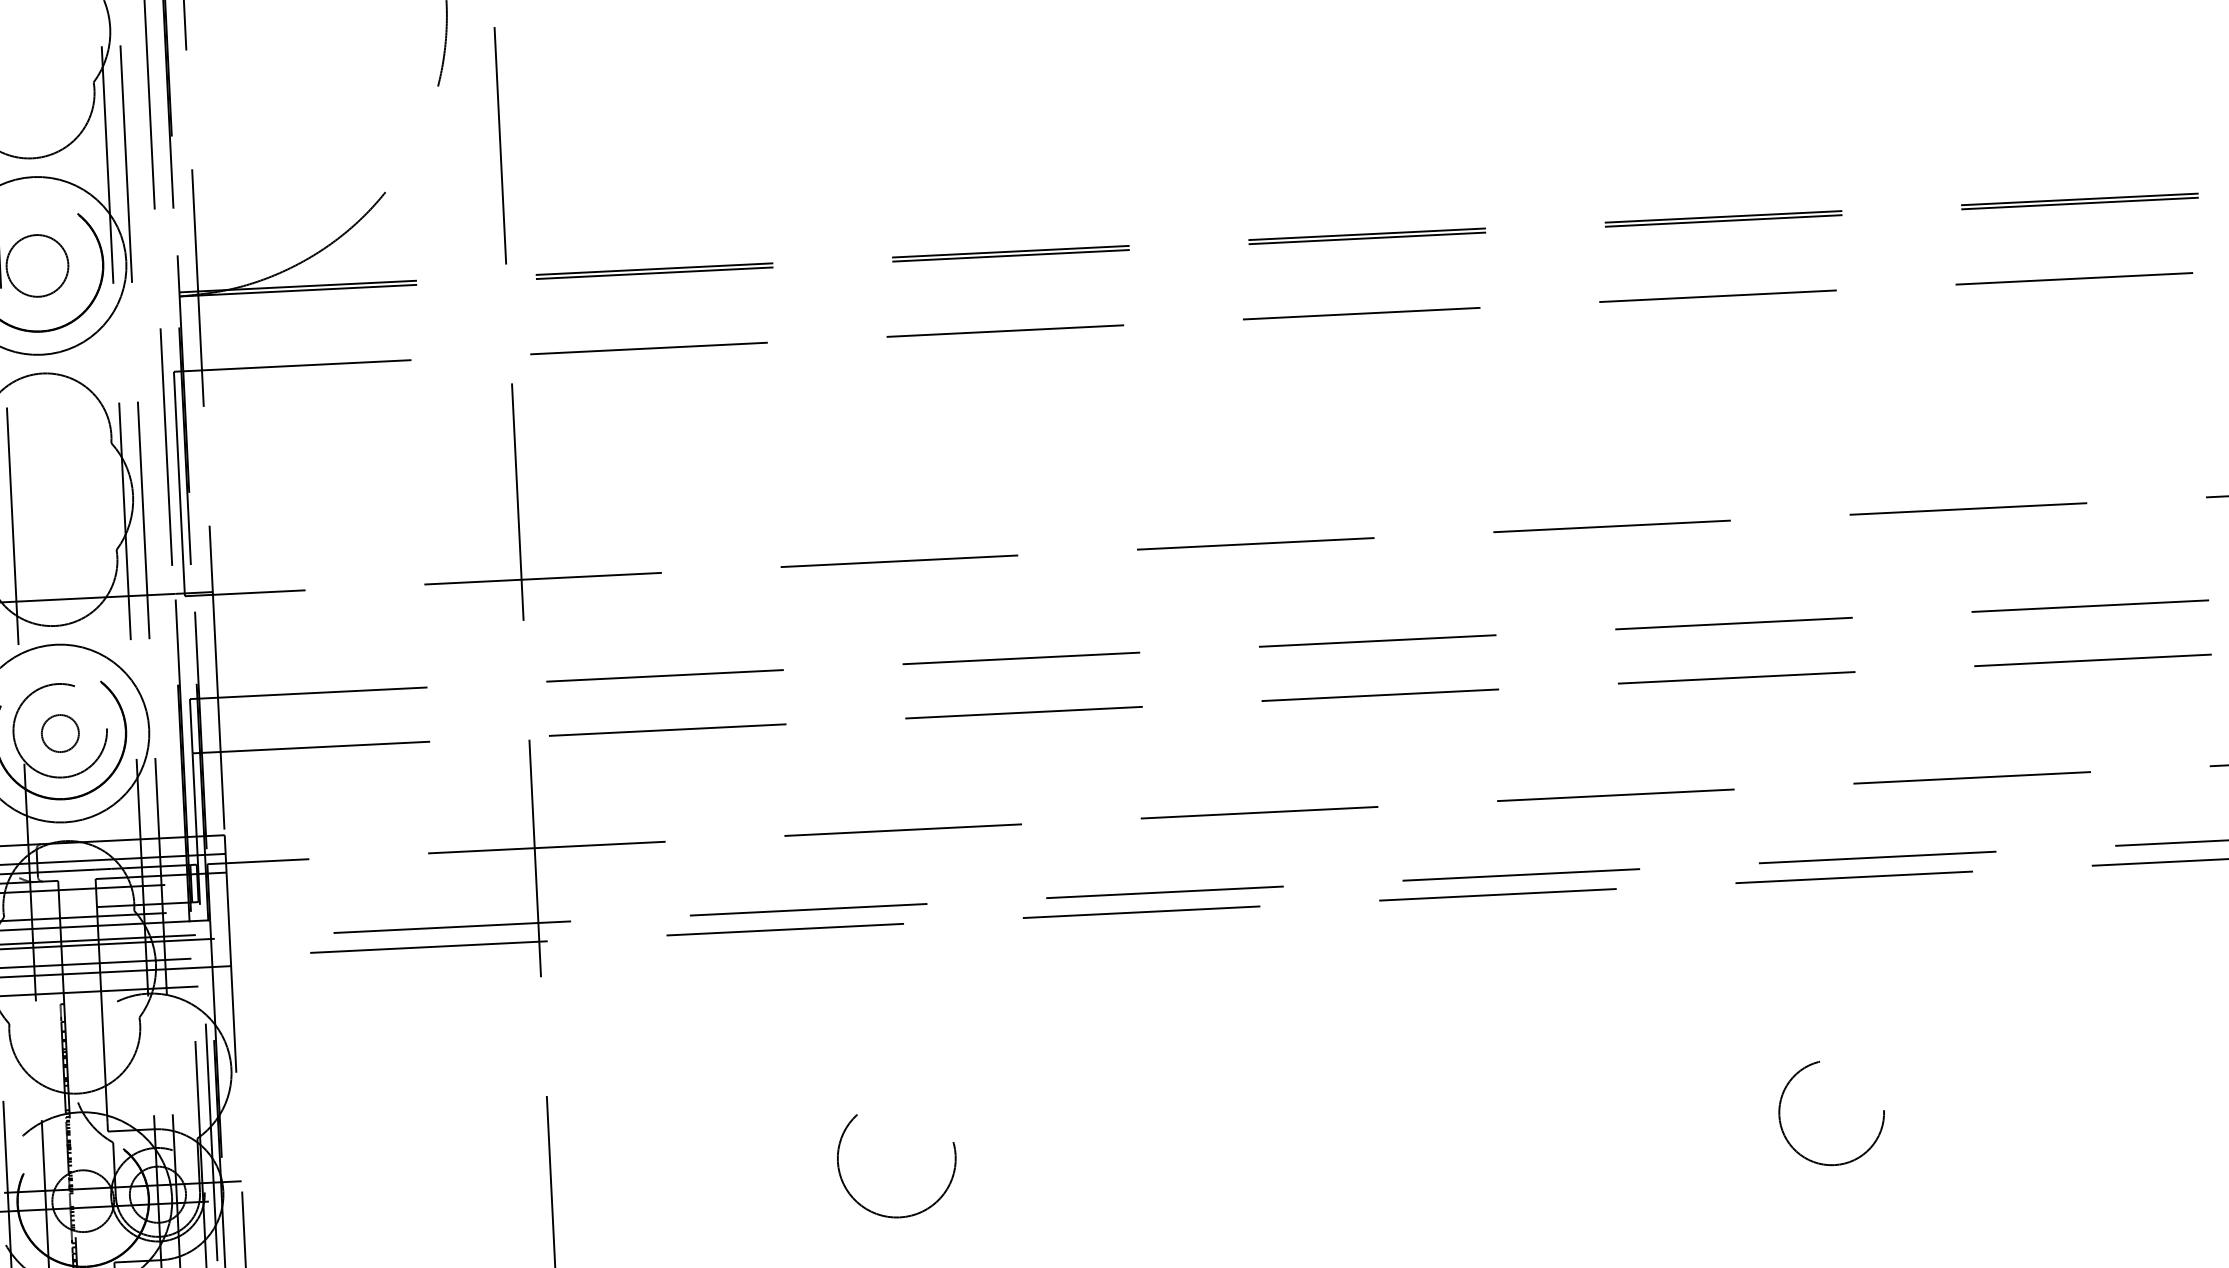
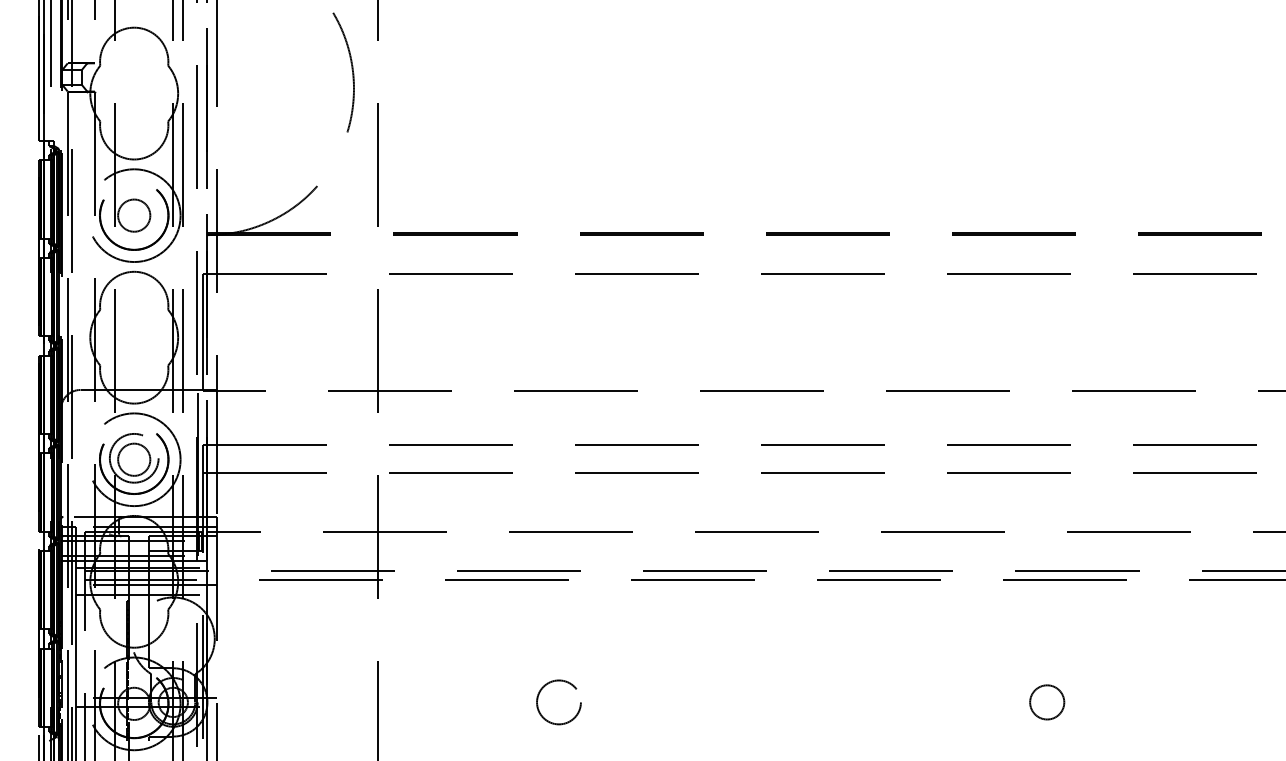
circle: (60, 733) -> (134, 459), size x1.67
circle: (1832, 1112) -> (1047, 702), size x0.62
circle: (895, 1158) -> (558, 702), size x0.71

